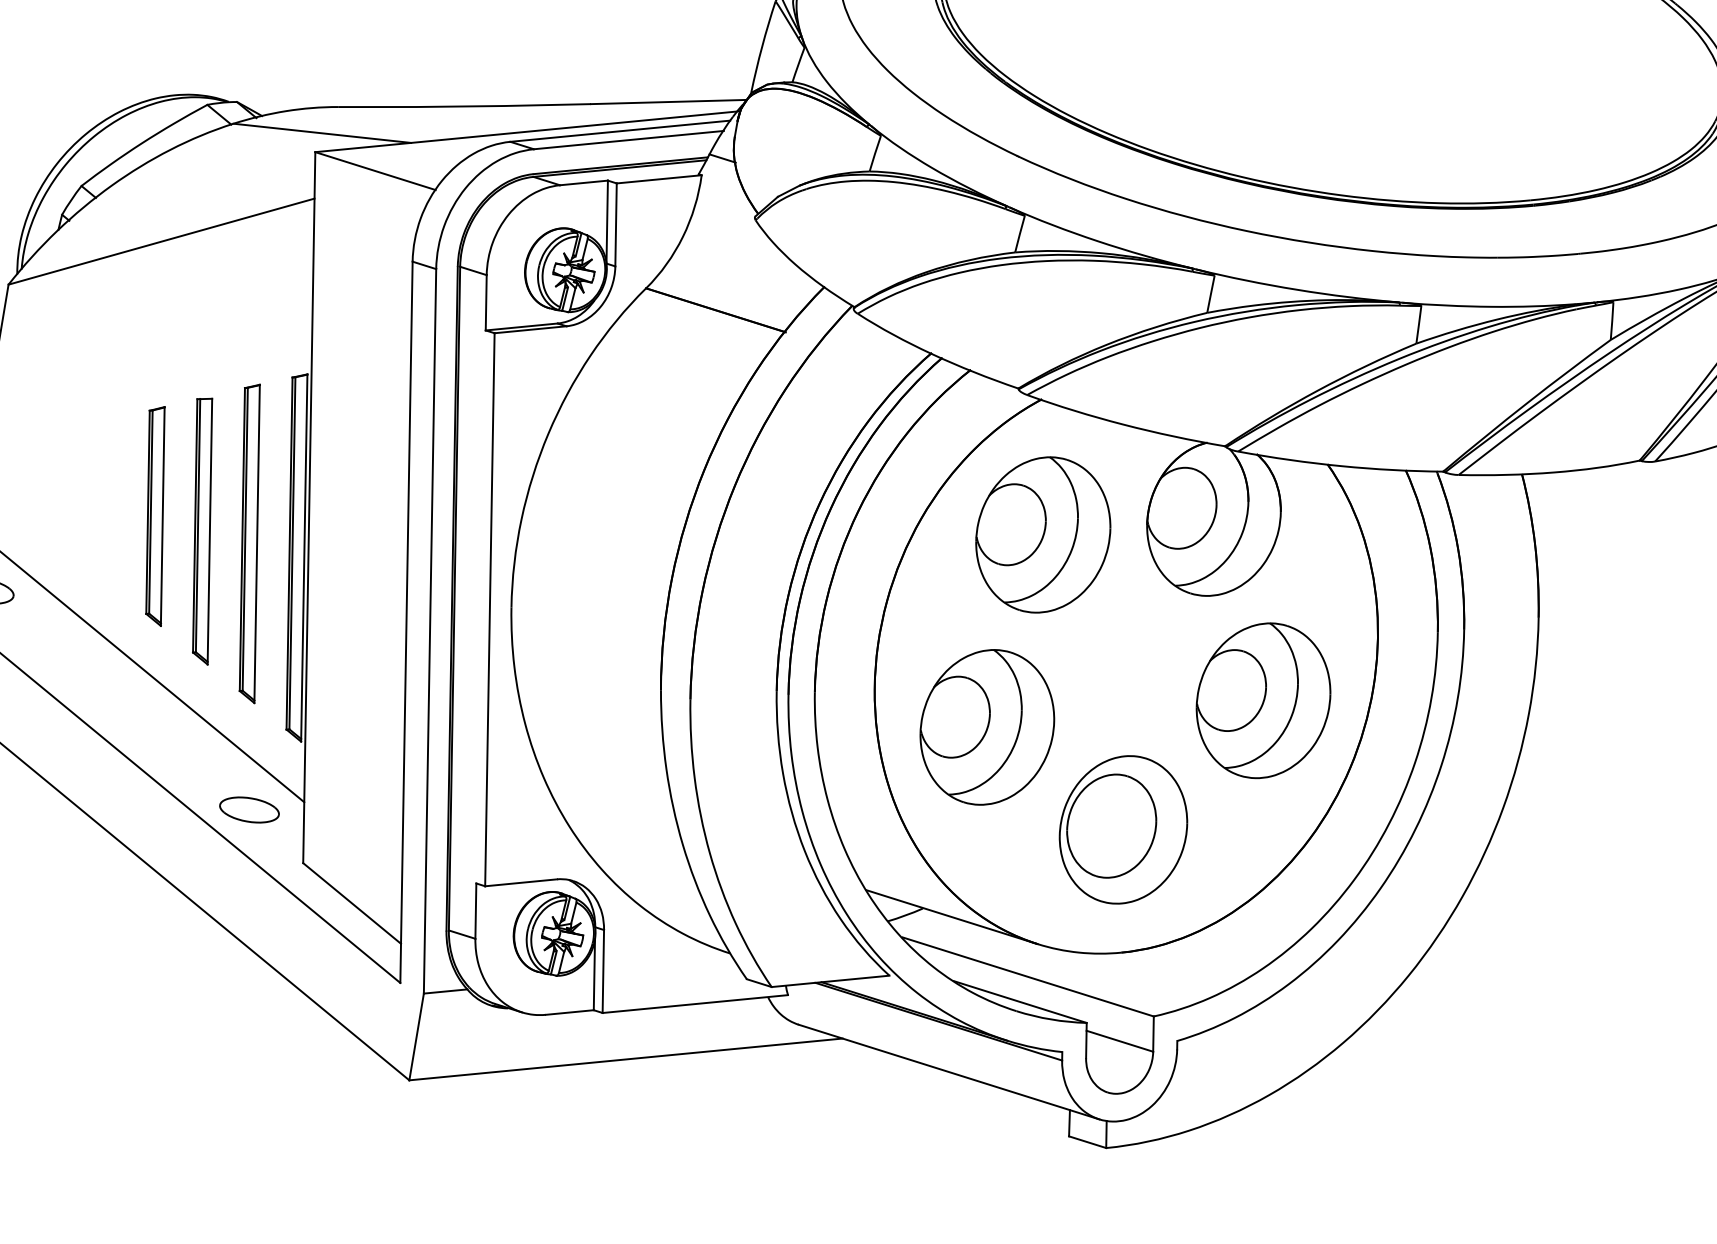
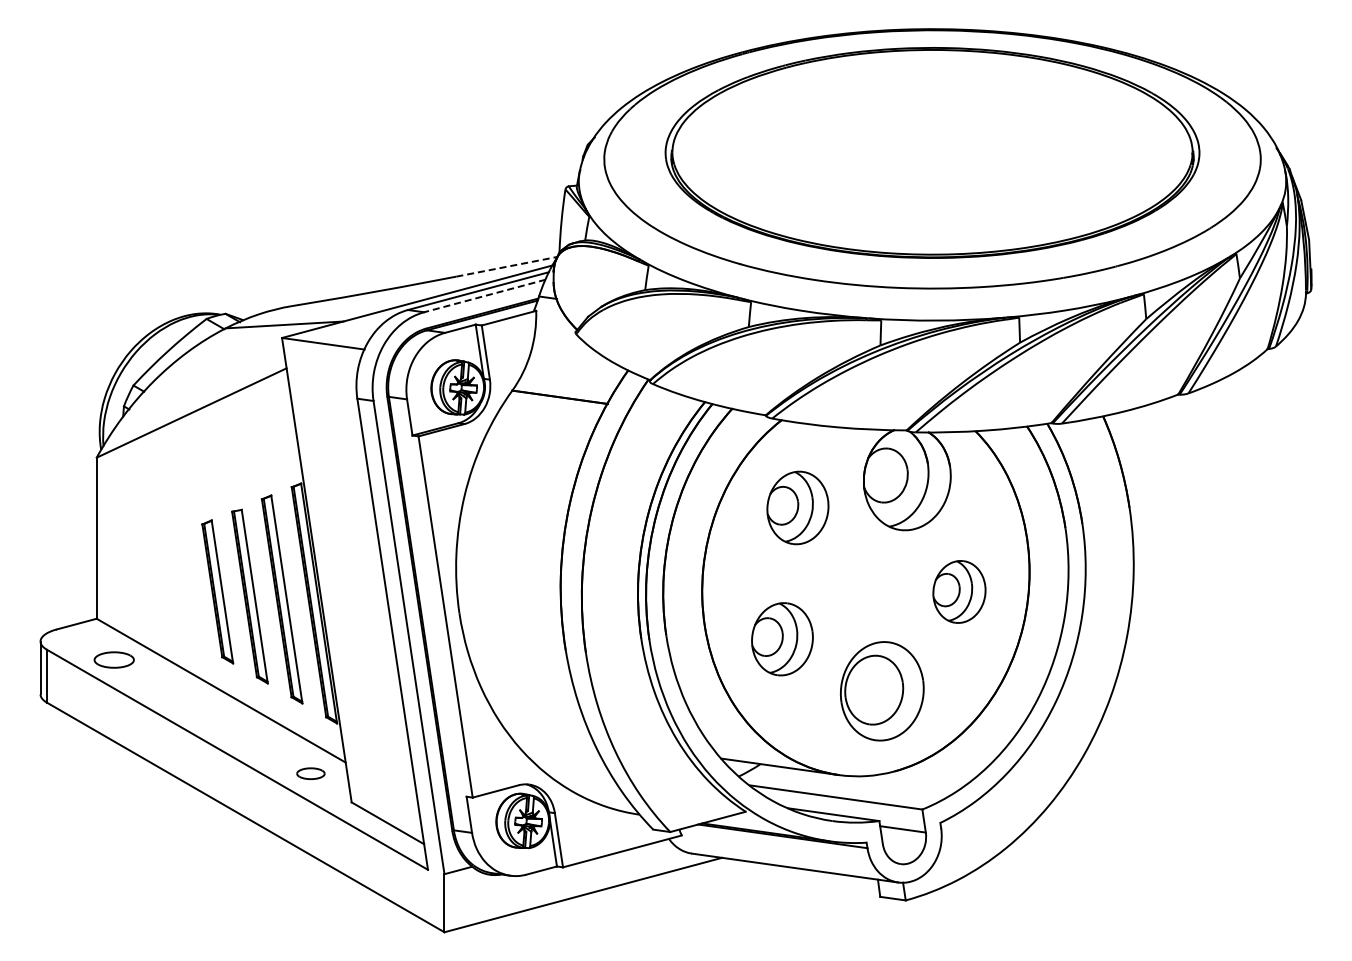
line: (668, 101) -> (506, 266), solid -> dashed
line: (628, 140) -> (484, 296), solid -> dashed
part: (1042, 534) -> (797, 507), size x0.7
part: (1263, 700) -> (959, 591), size x0.6
part: (987, 726) -> (782, 638), size x0.7
part: (248, 809) -> (310, 773), size x0.7

